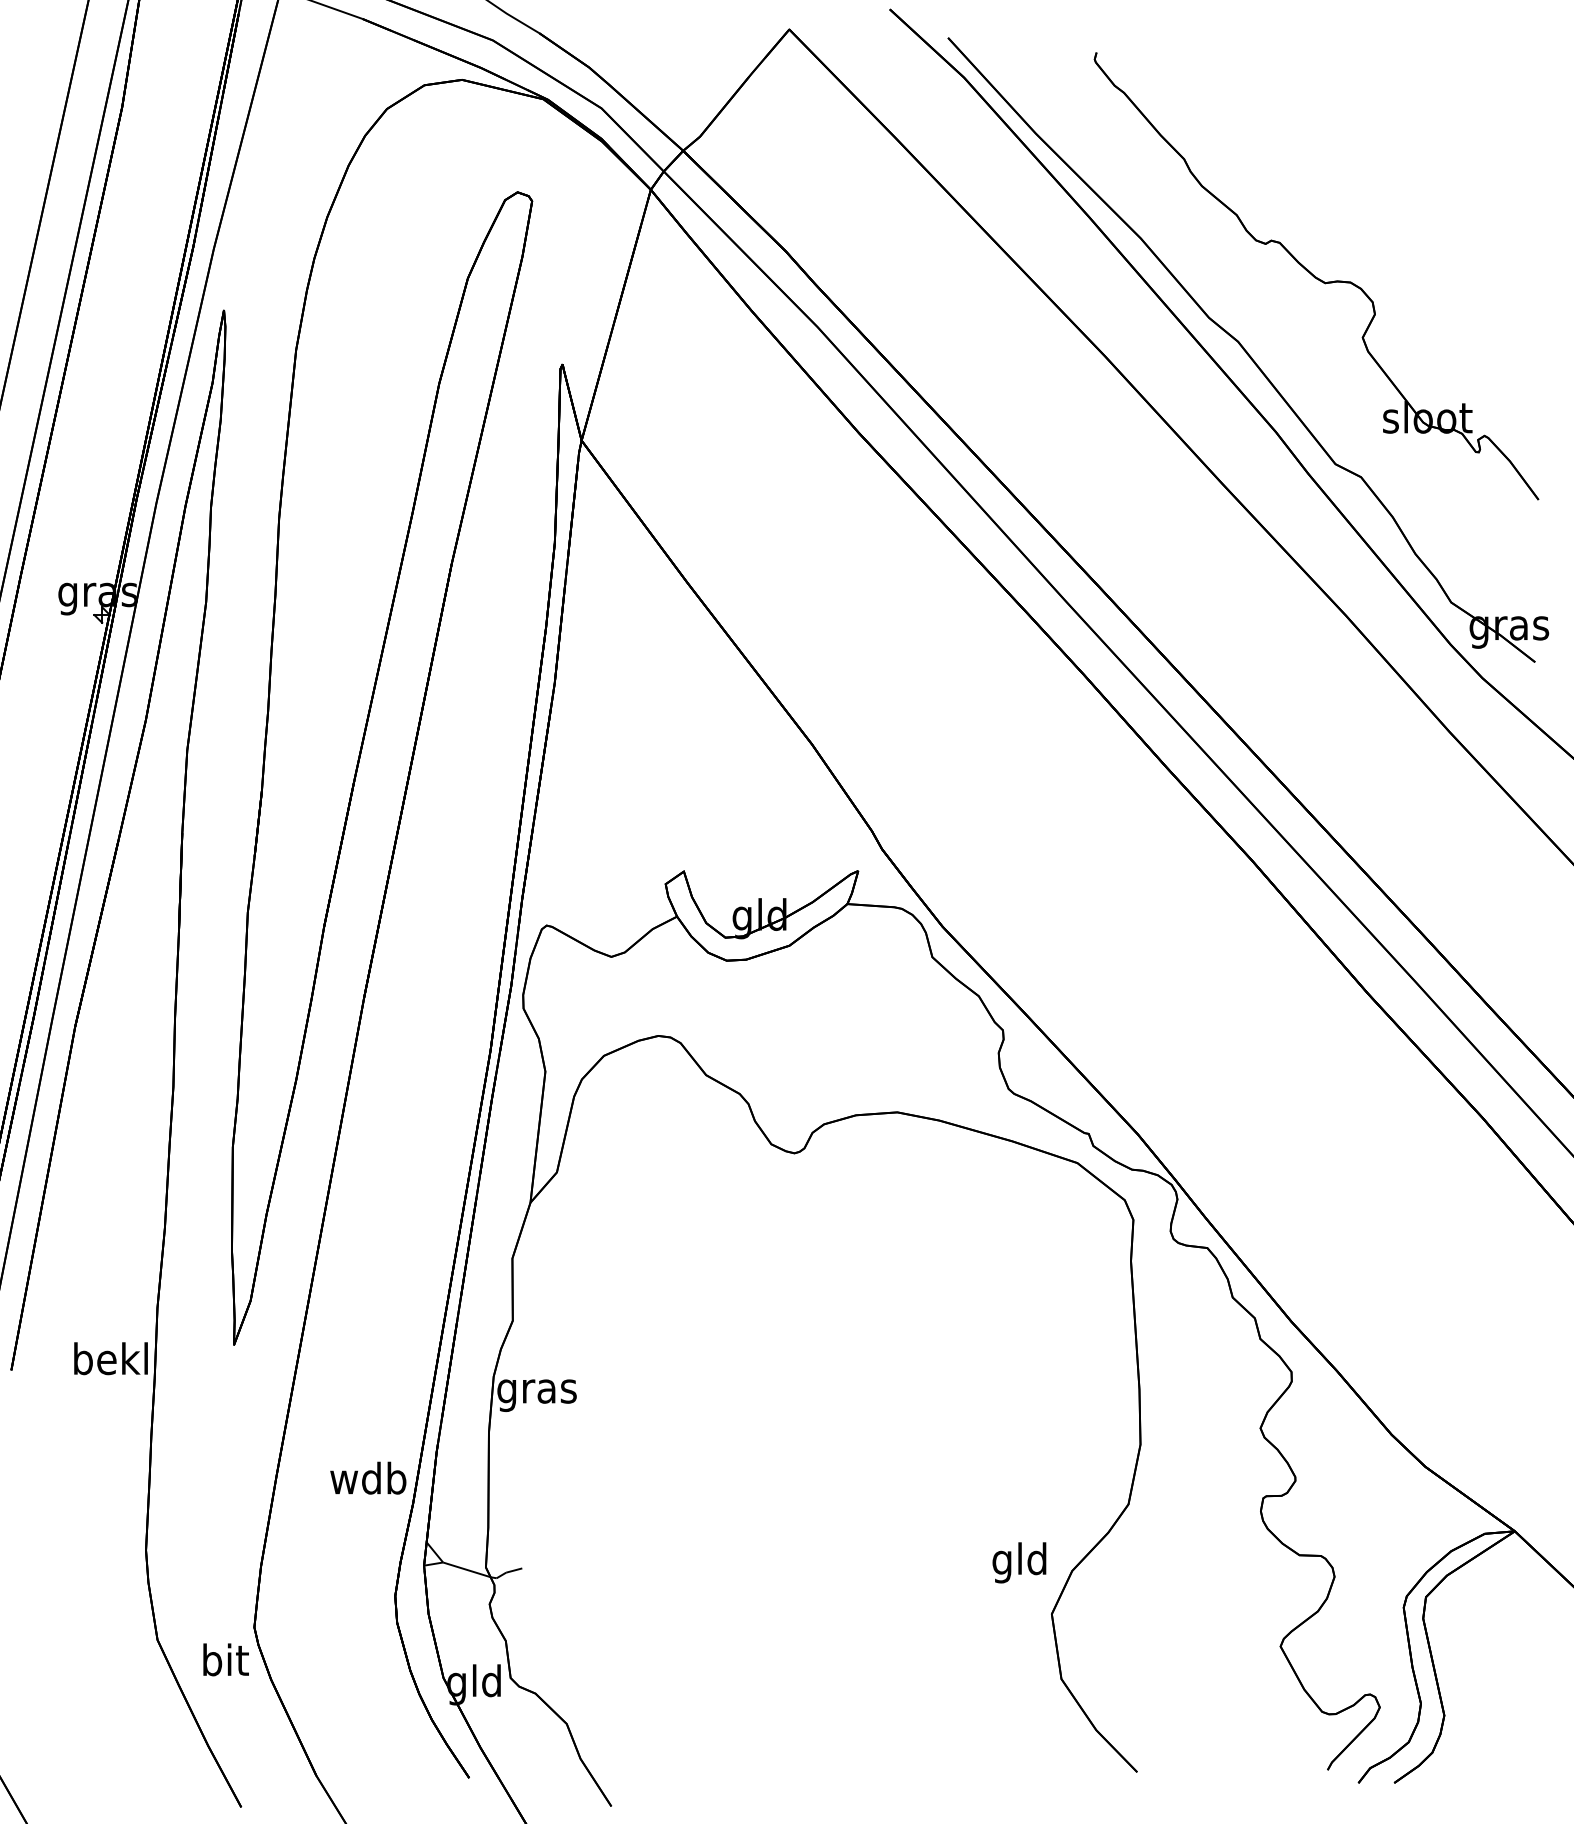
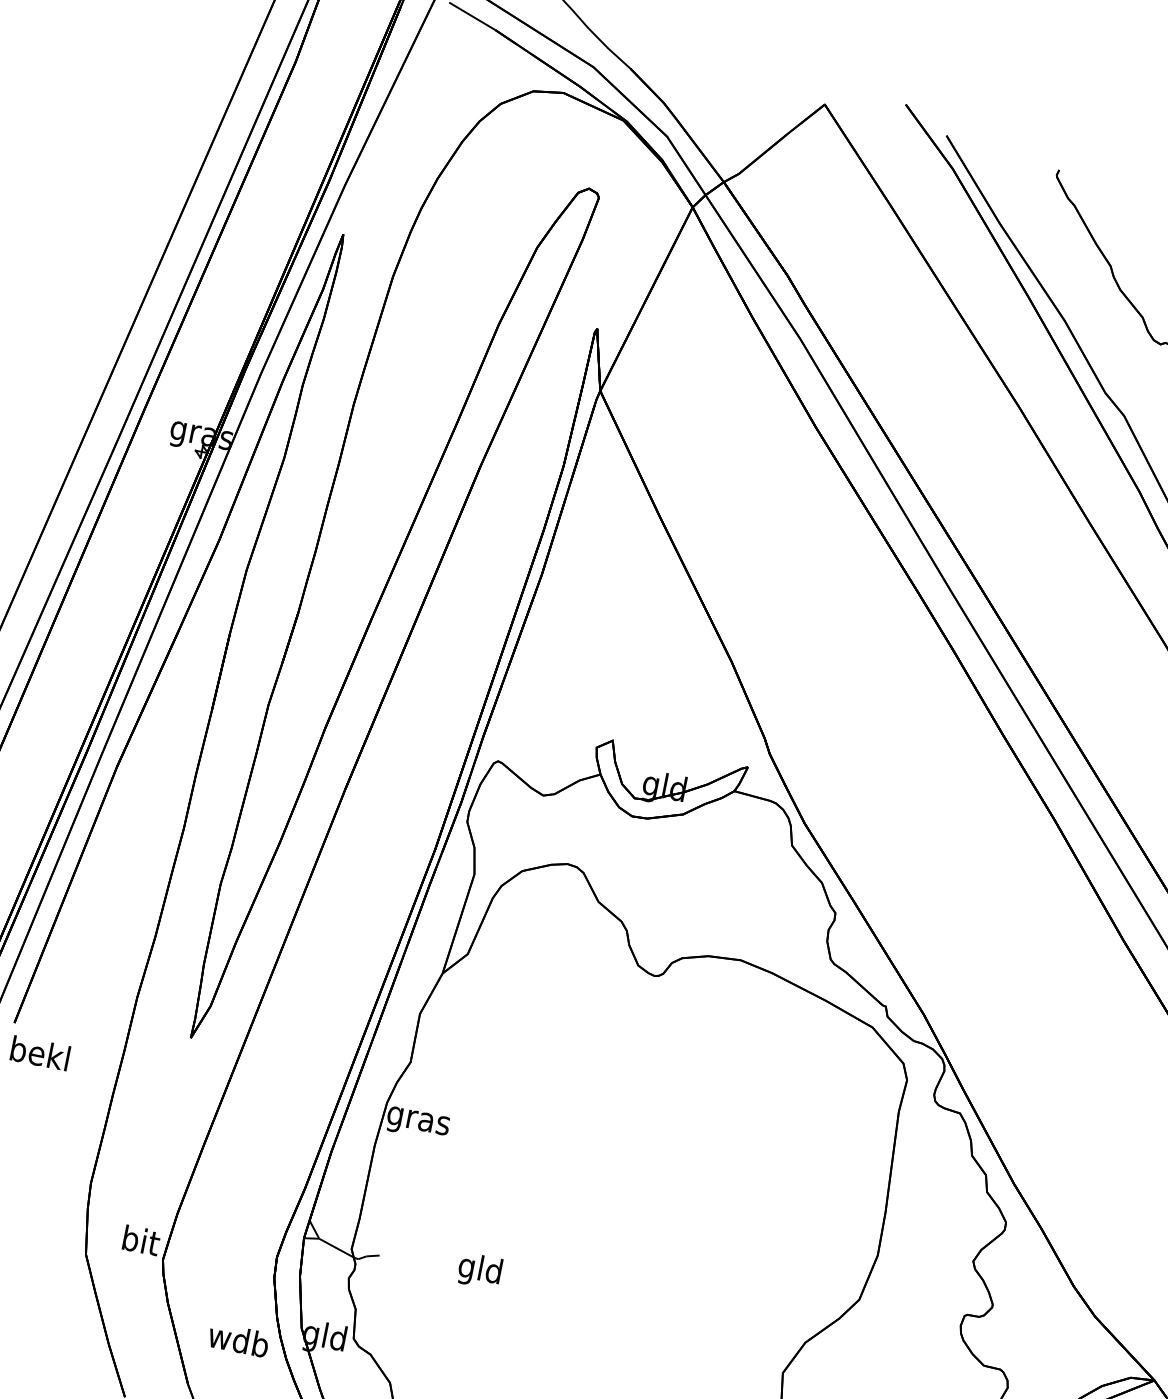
text: (110, 1358) -> (39, 1053), moved
text: (368, 1477) -> (238, 1339), moved
text: (1019, 1562) -> (479, 1270), moved
text: (225, 1659) -> (141, 1240), moved

